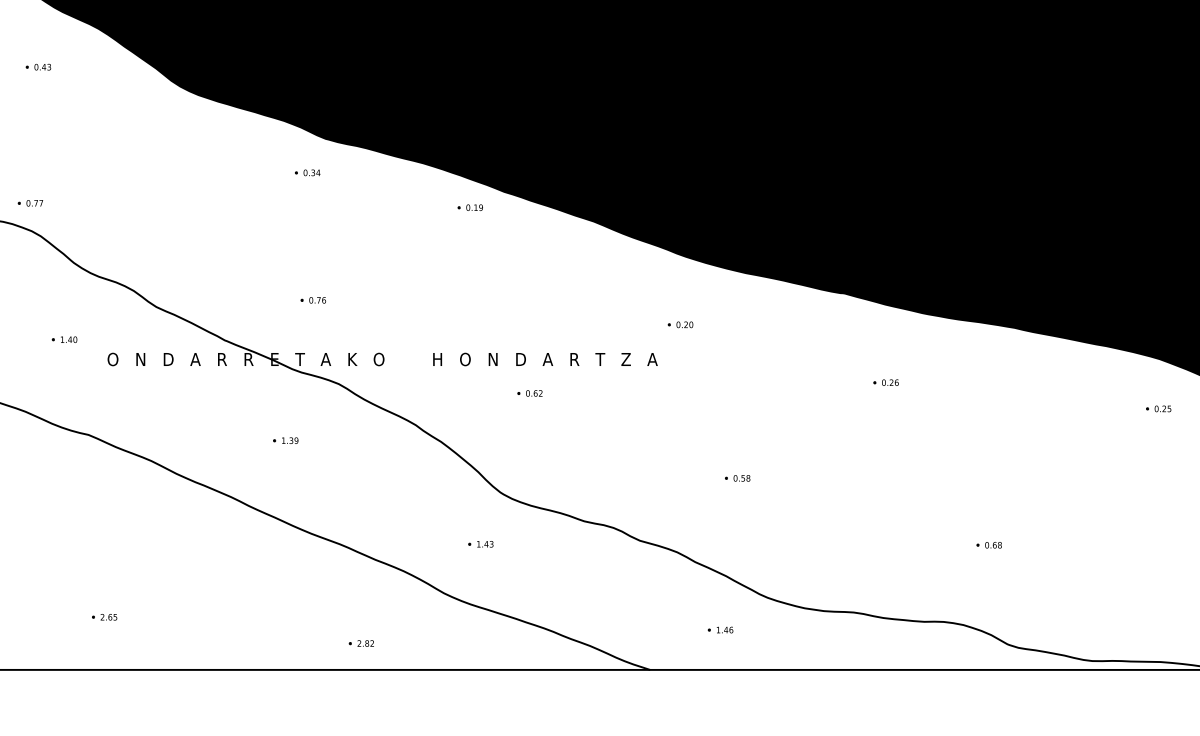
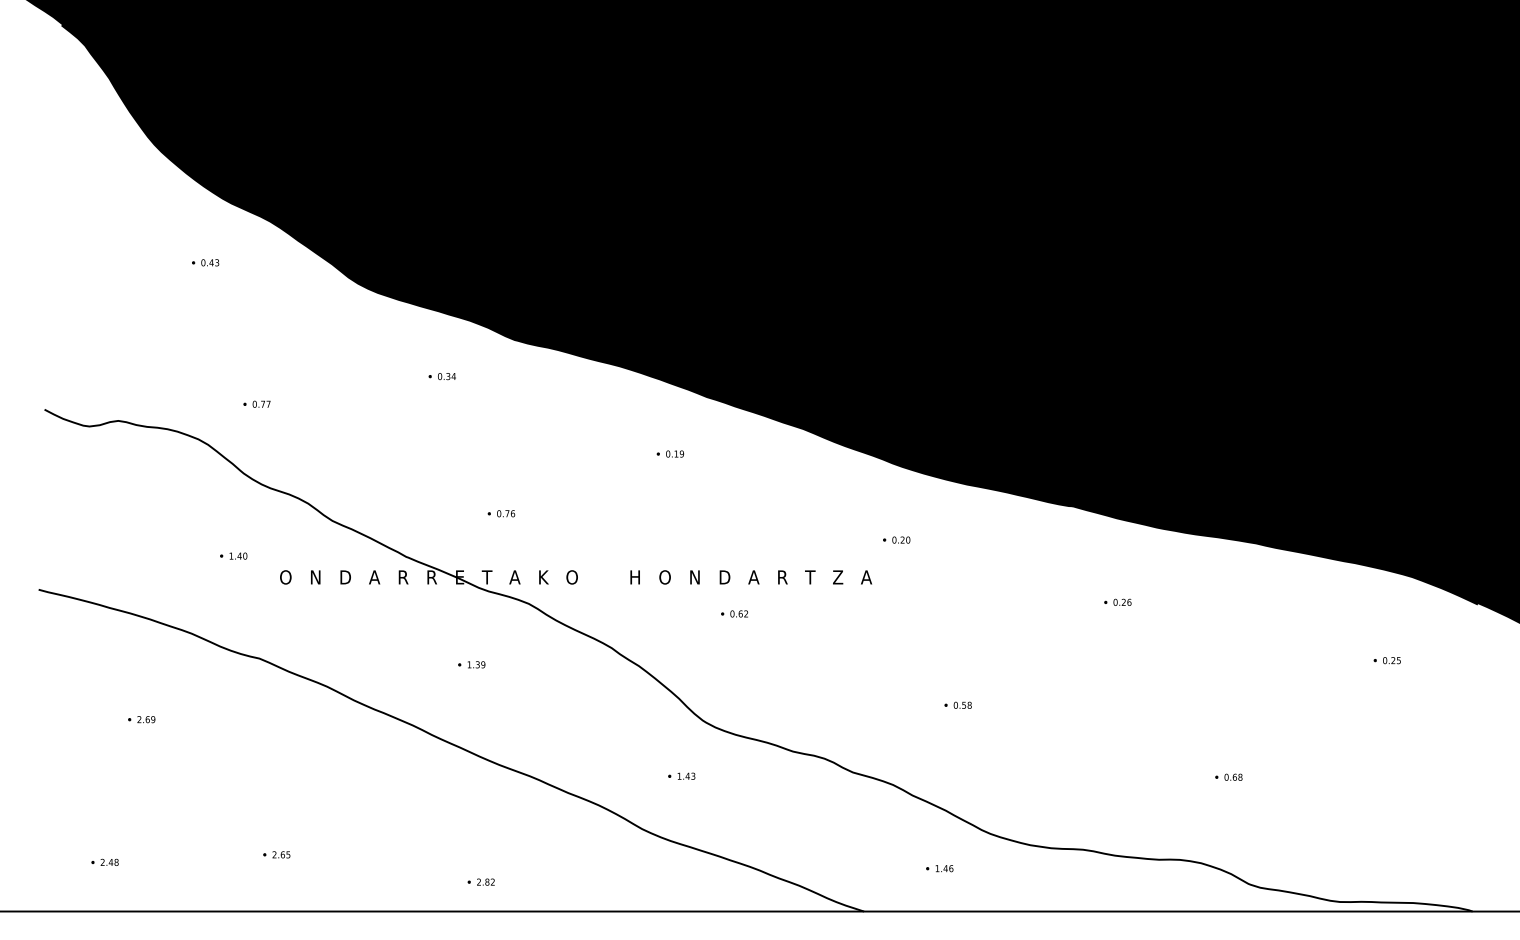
part: (306, 172) -> (441, 376), moved
part: (30, 202) -> (256, 403), moved
part: (469, 207) -> (669, 453), moved
part: (1157, 408) -> (1386, 660), moved
part: (360, 642) -> (480, 881), moved

